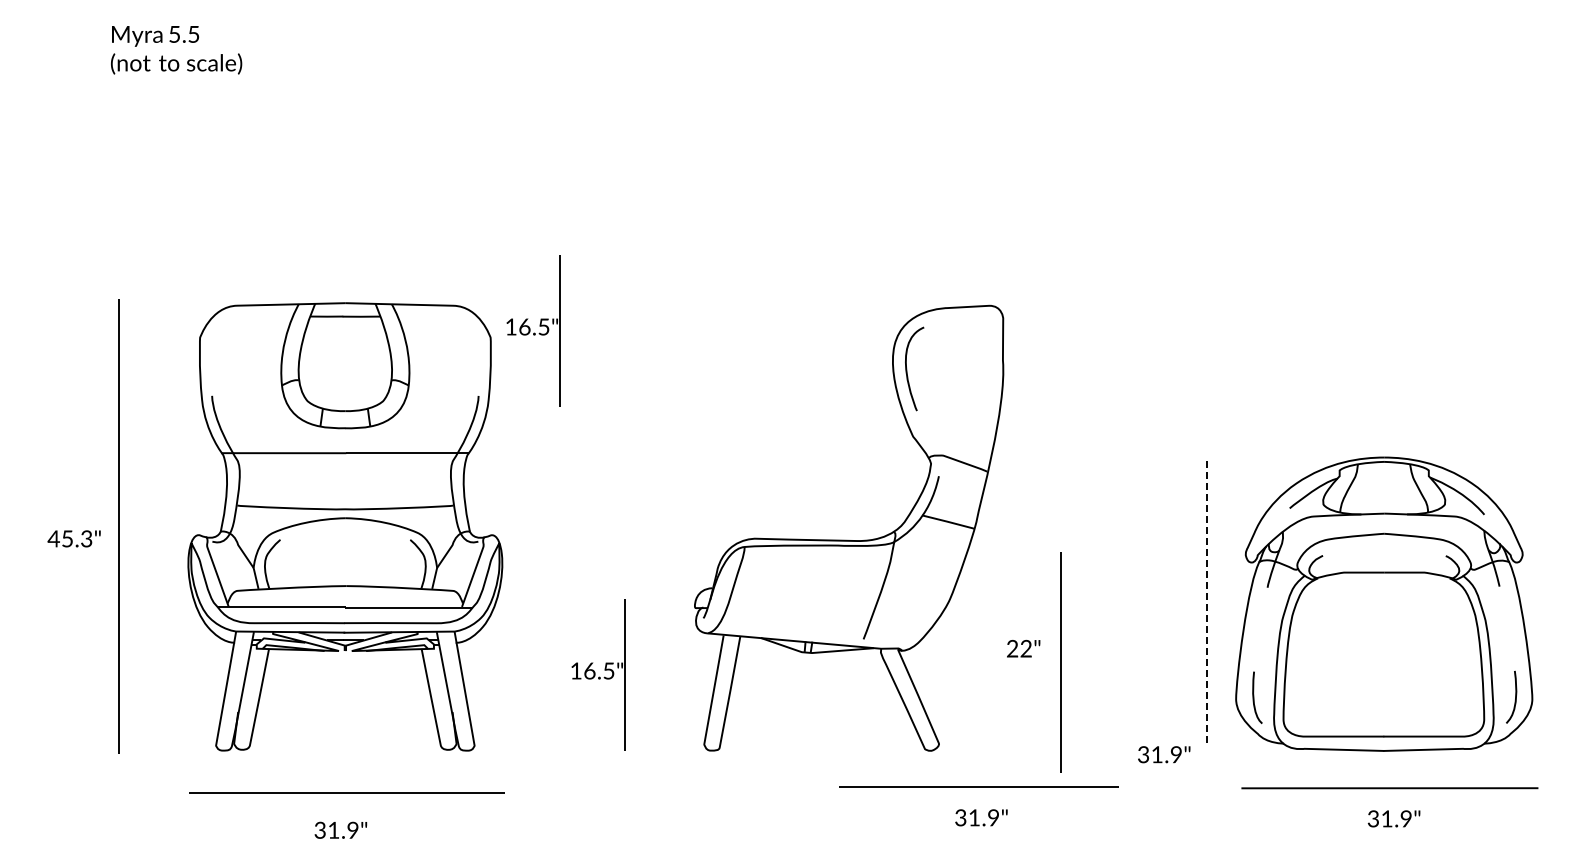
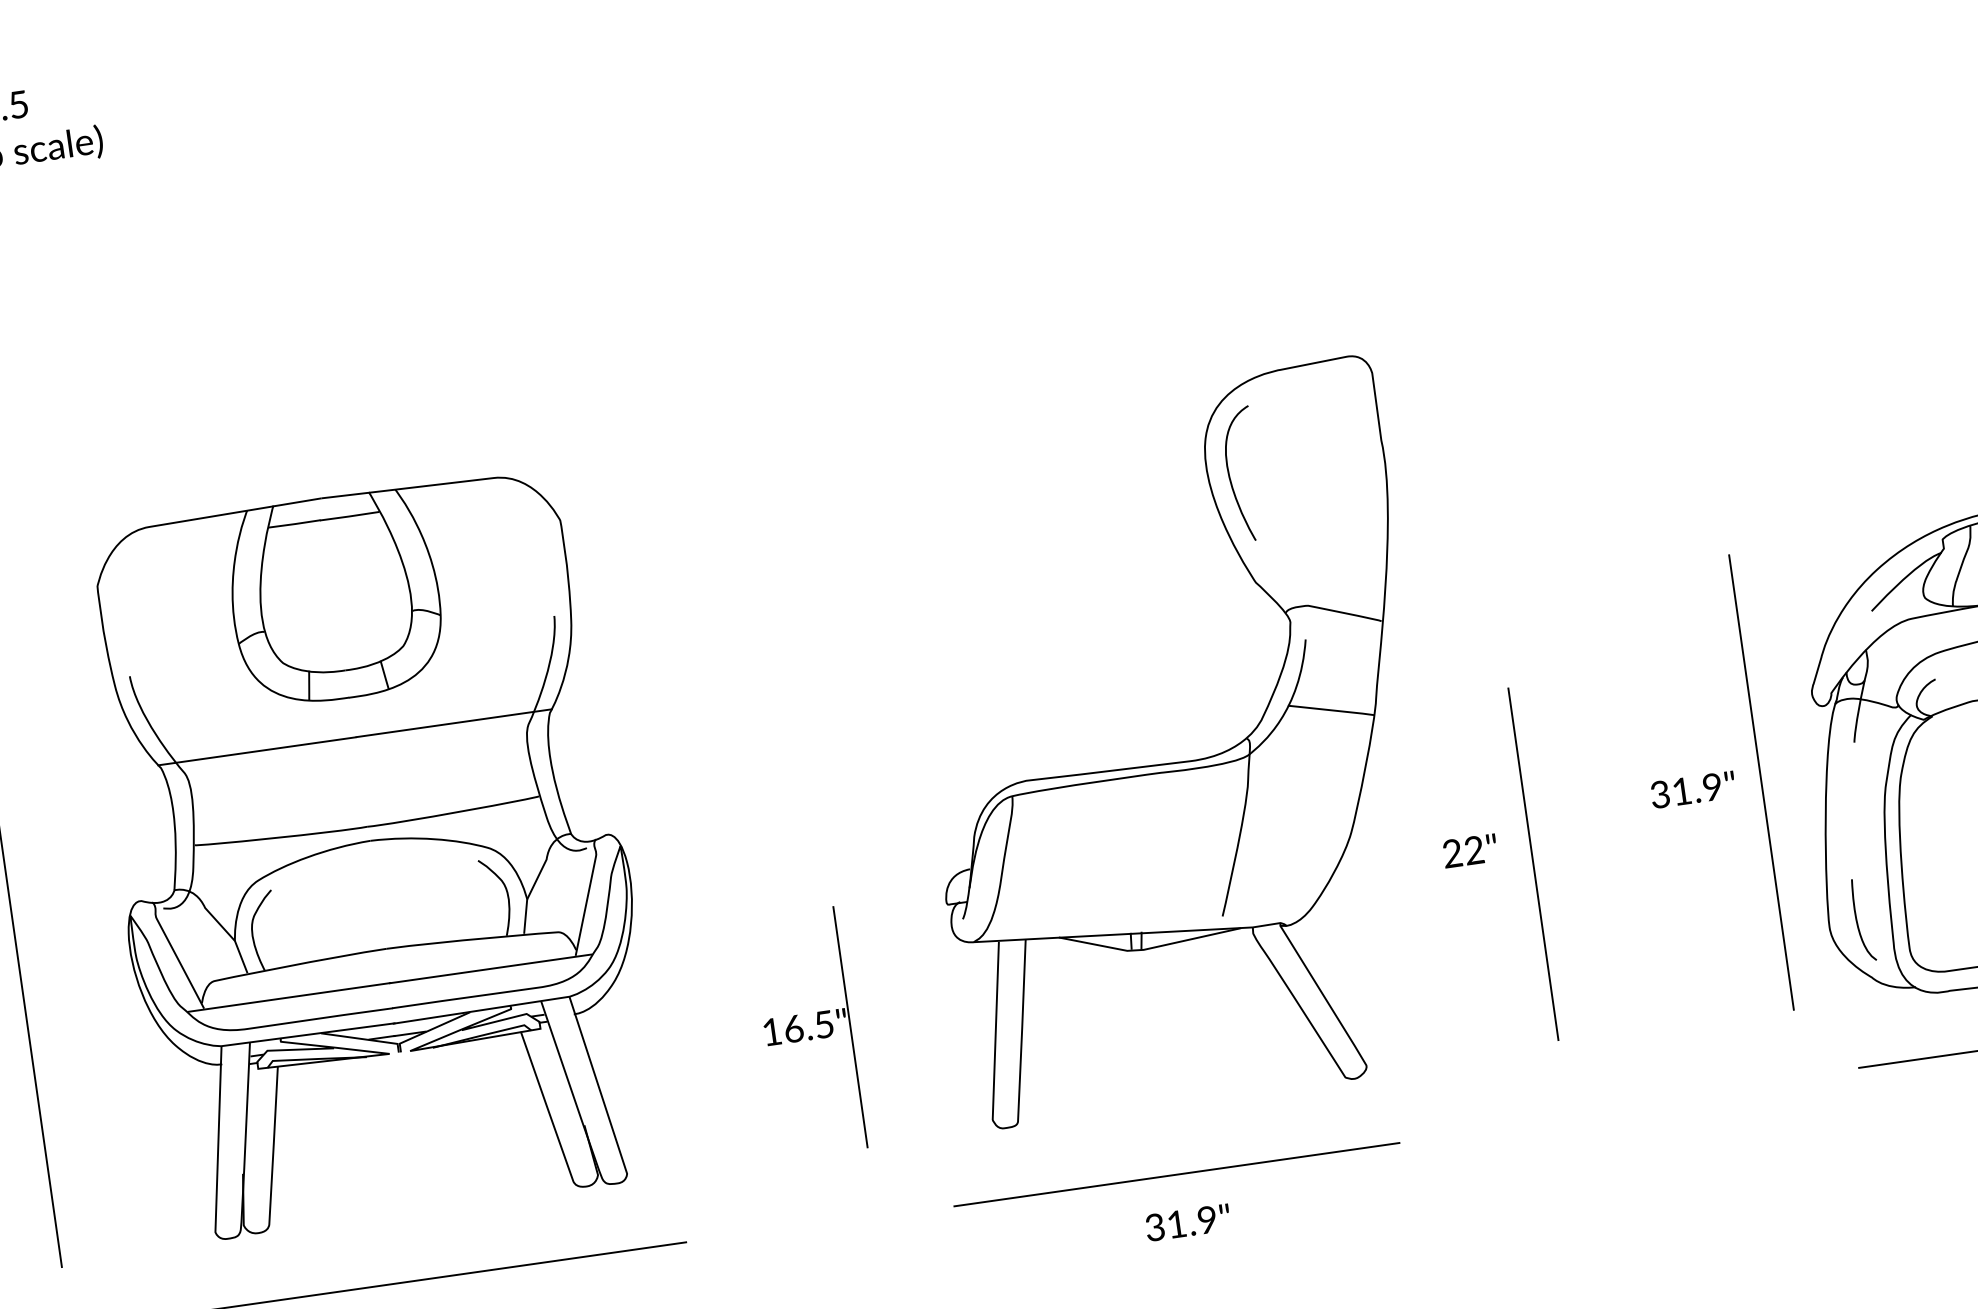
part: (533, 330) -> (626, 499), removed
line: (1206, 604) -> (1760, 783), dashed -> solid
part: (1034, 662) -> (1490, 870), moved
text: (1164, 754) -> (1693, 789), moved
part: (978, 806) -> (1180, 1205), moved

